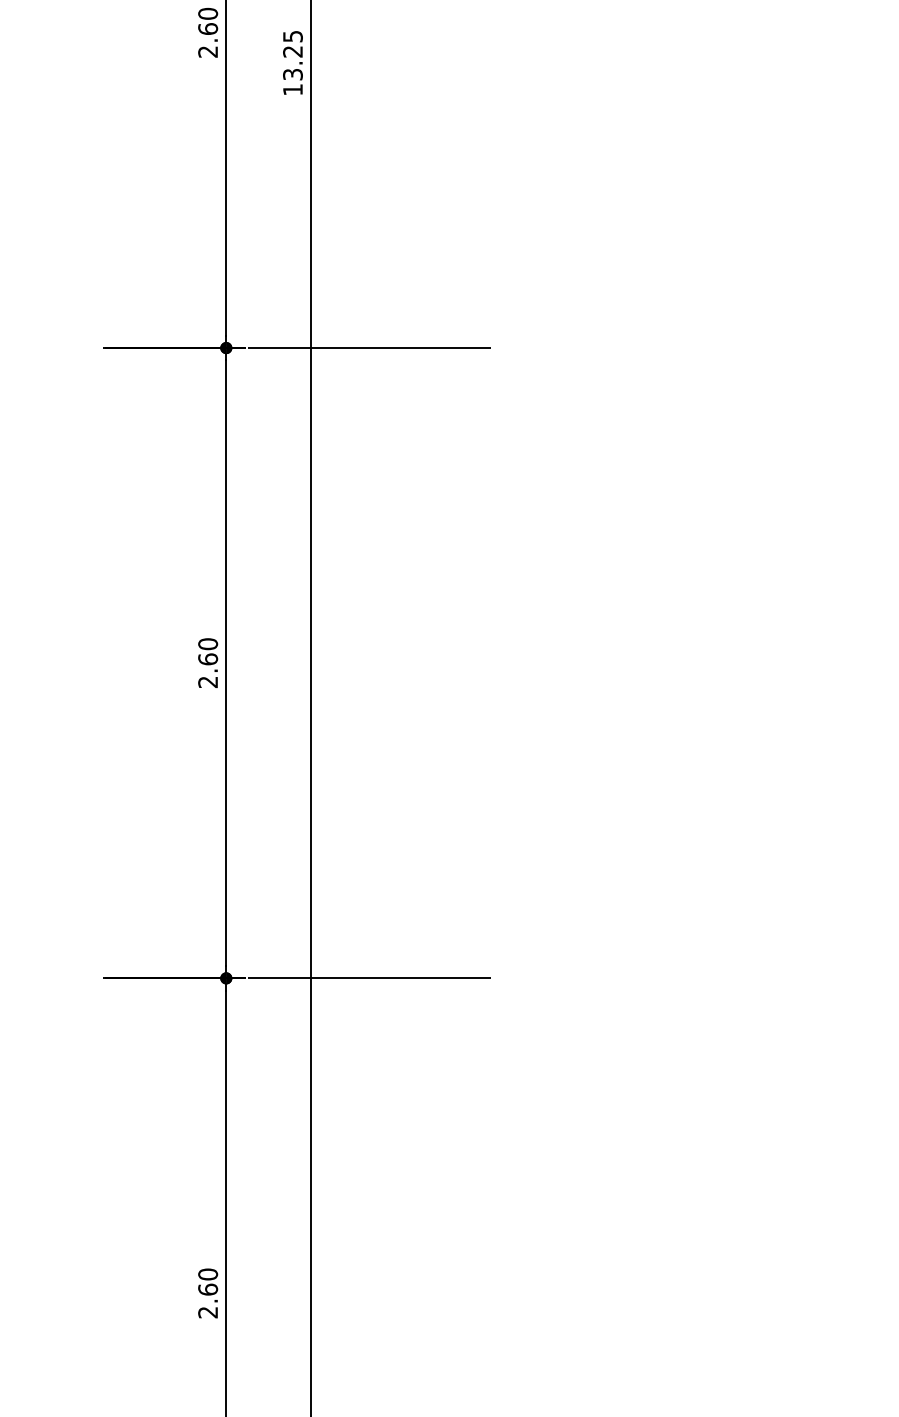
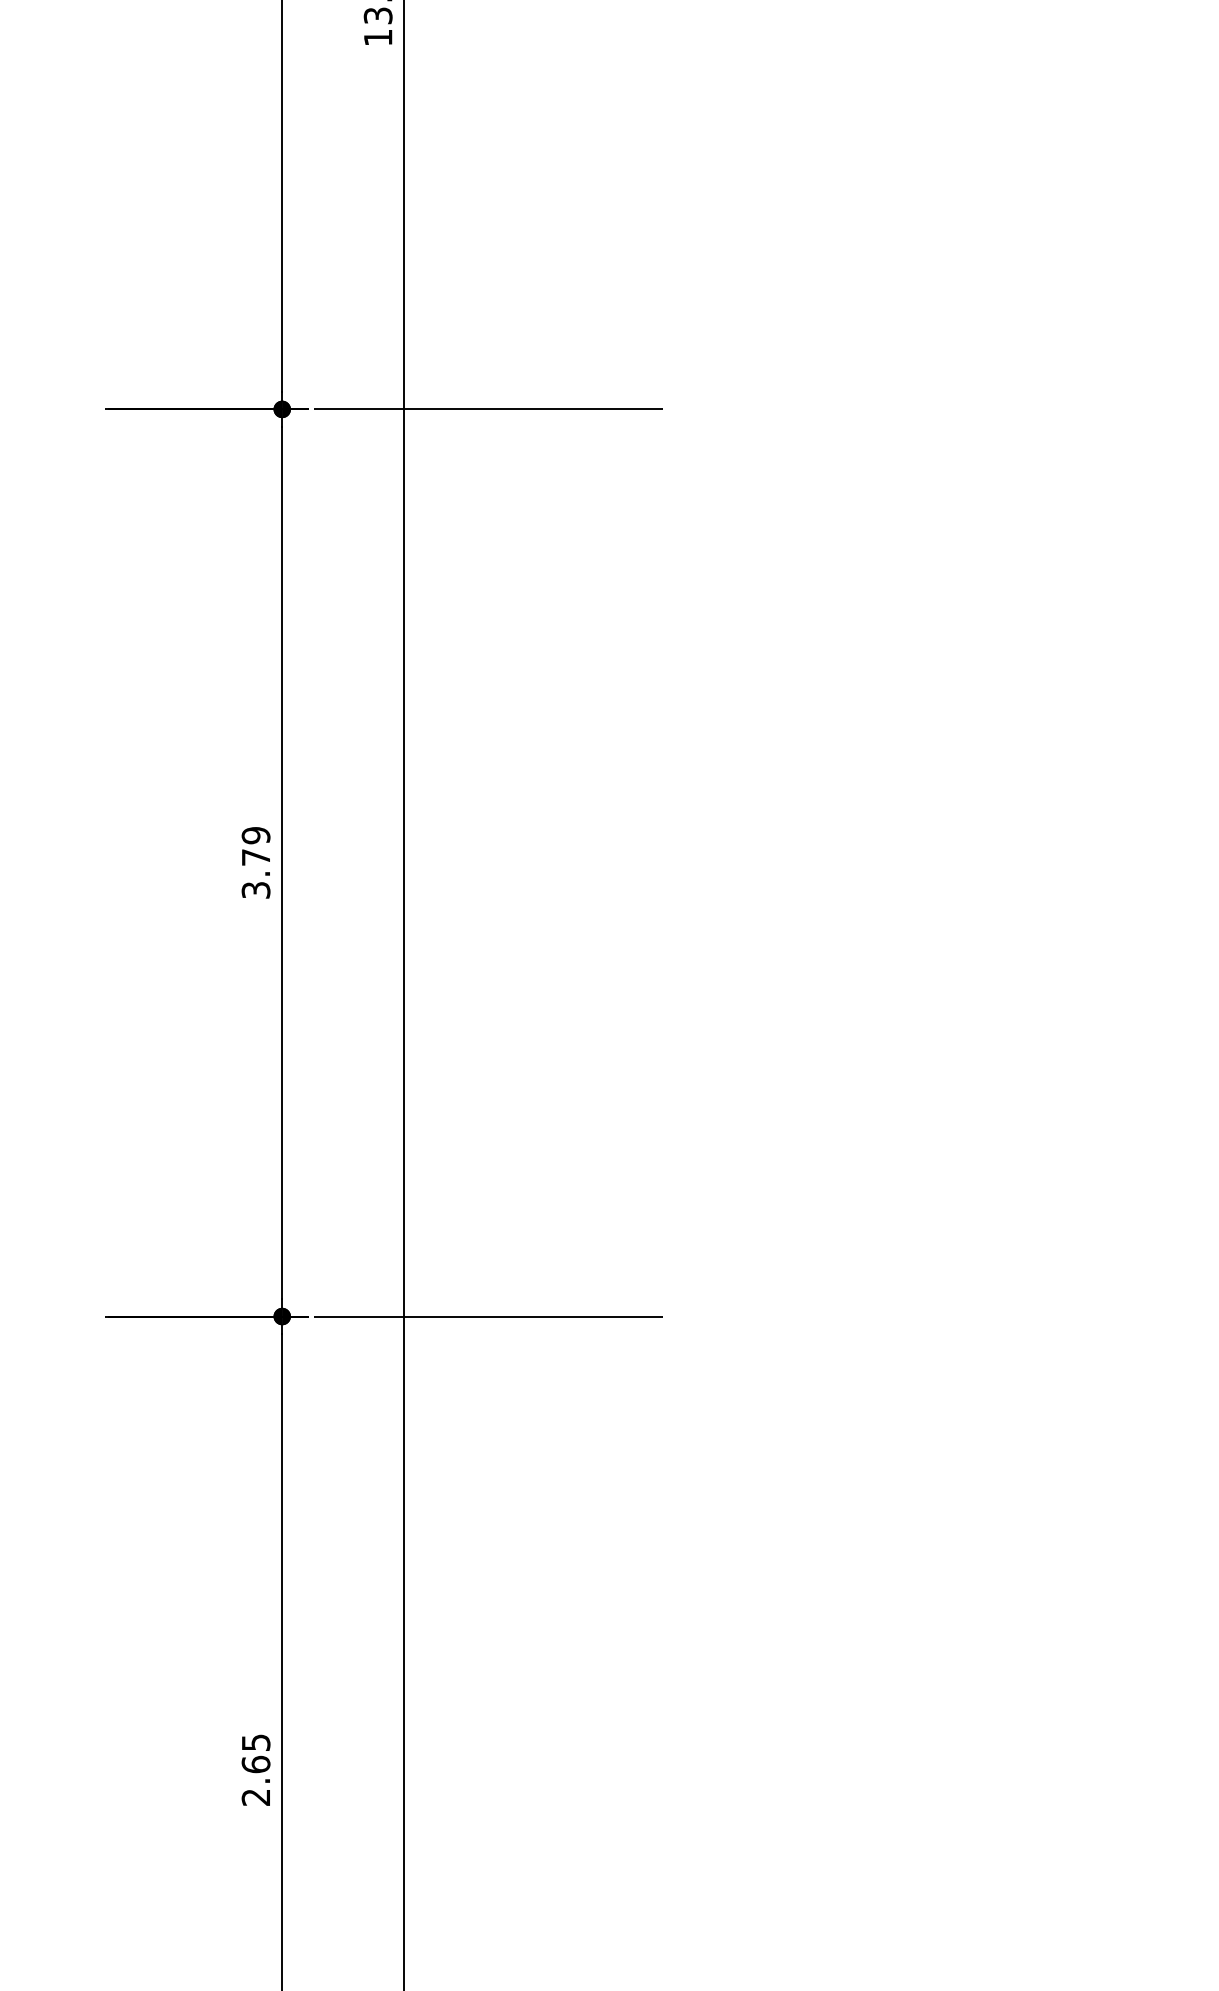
text: (208, 662) -> (256, 861), 2.60 -> 3.79
text: (208, 1274) -> (256, 1742), 2.60 -> 2.65

